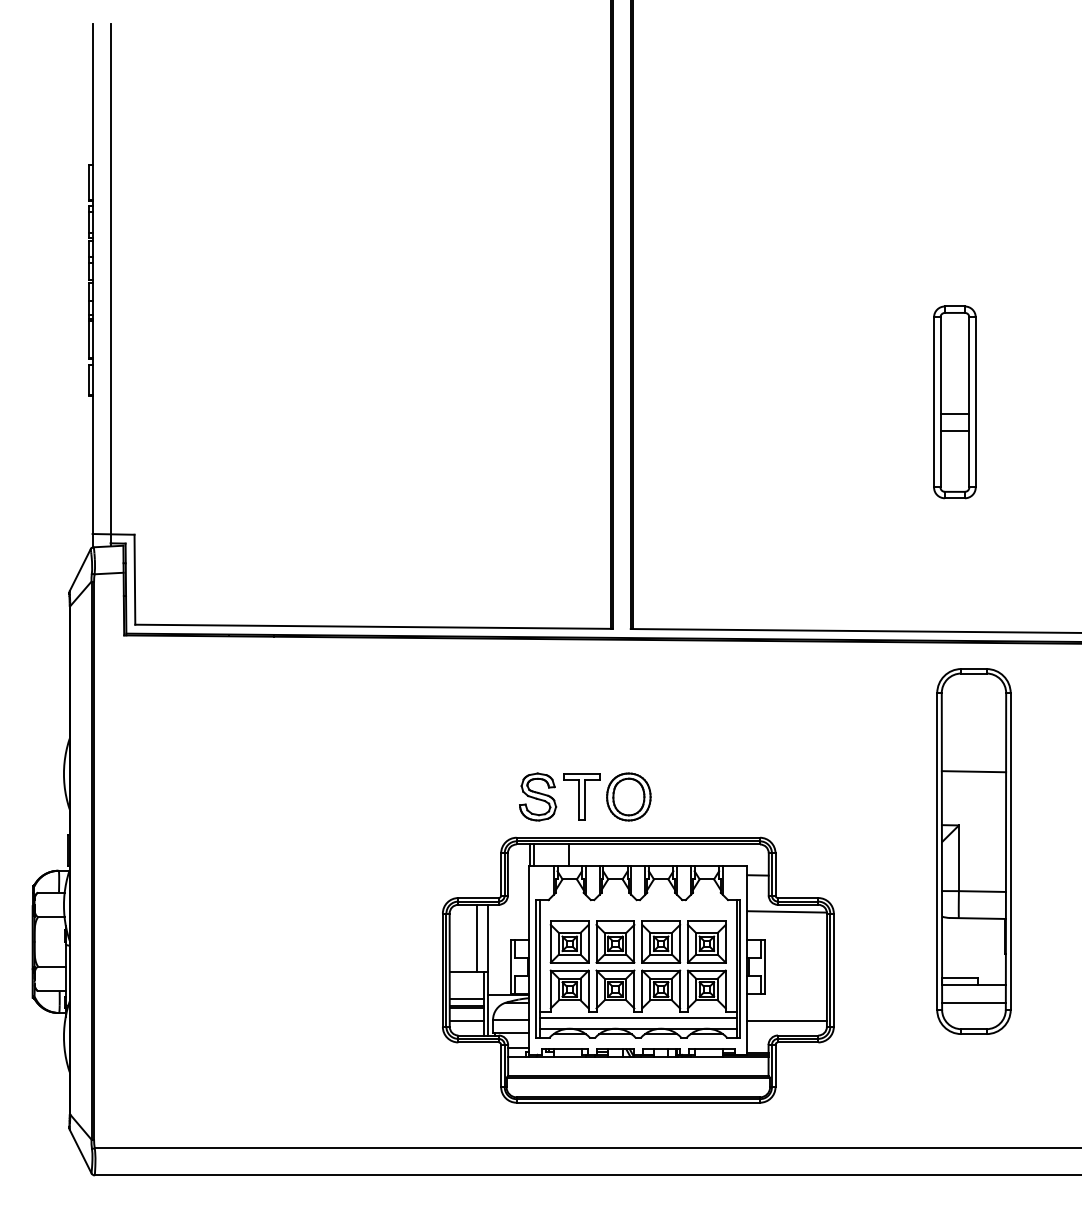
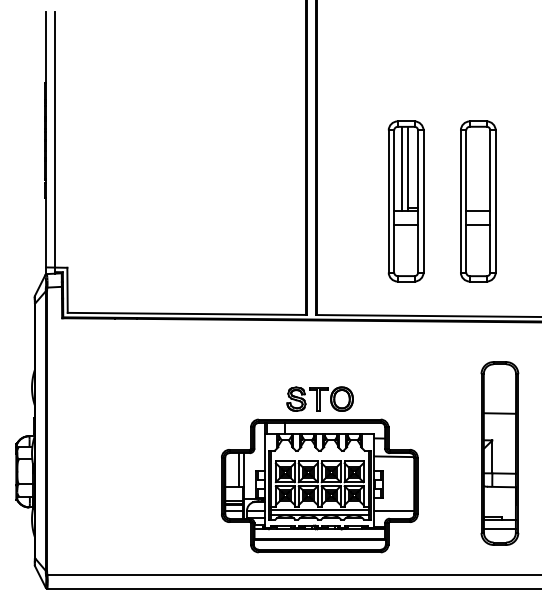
part: (809, 402) -> (405, 201), added
part: (955, 402) -> (478, 201), size x1.67
part: (583, 795) -> (319, 398), moved
part: (973, 851) -> (499, 453), moved

